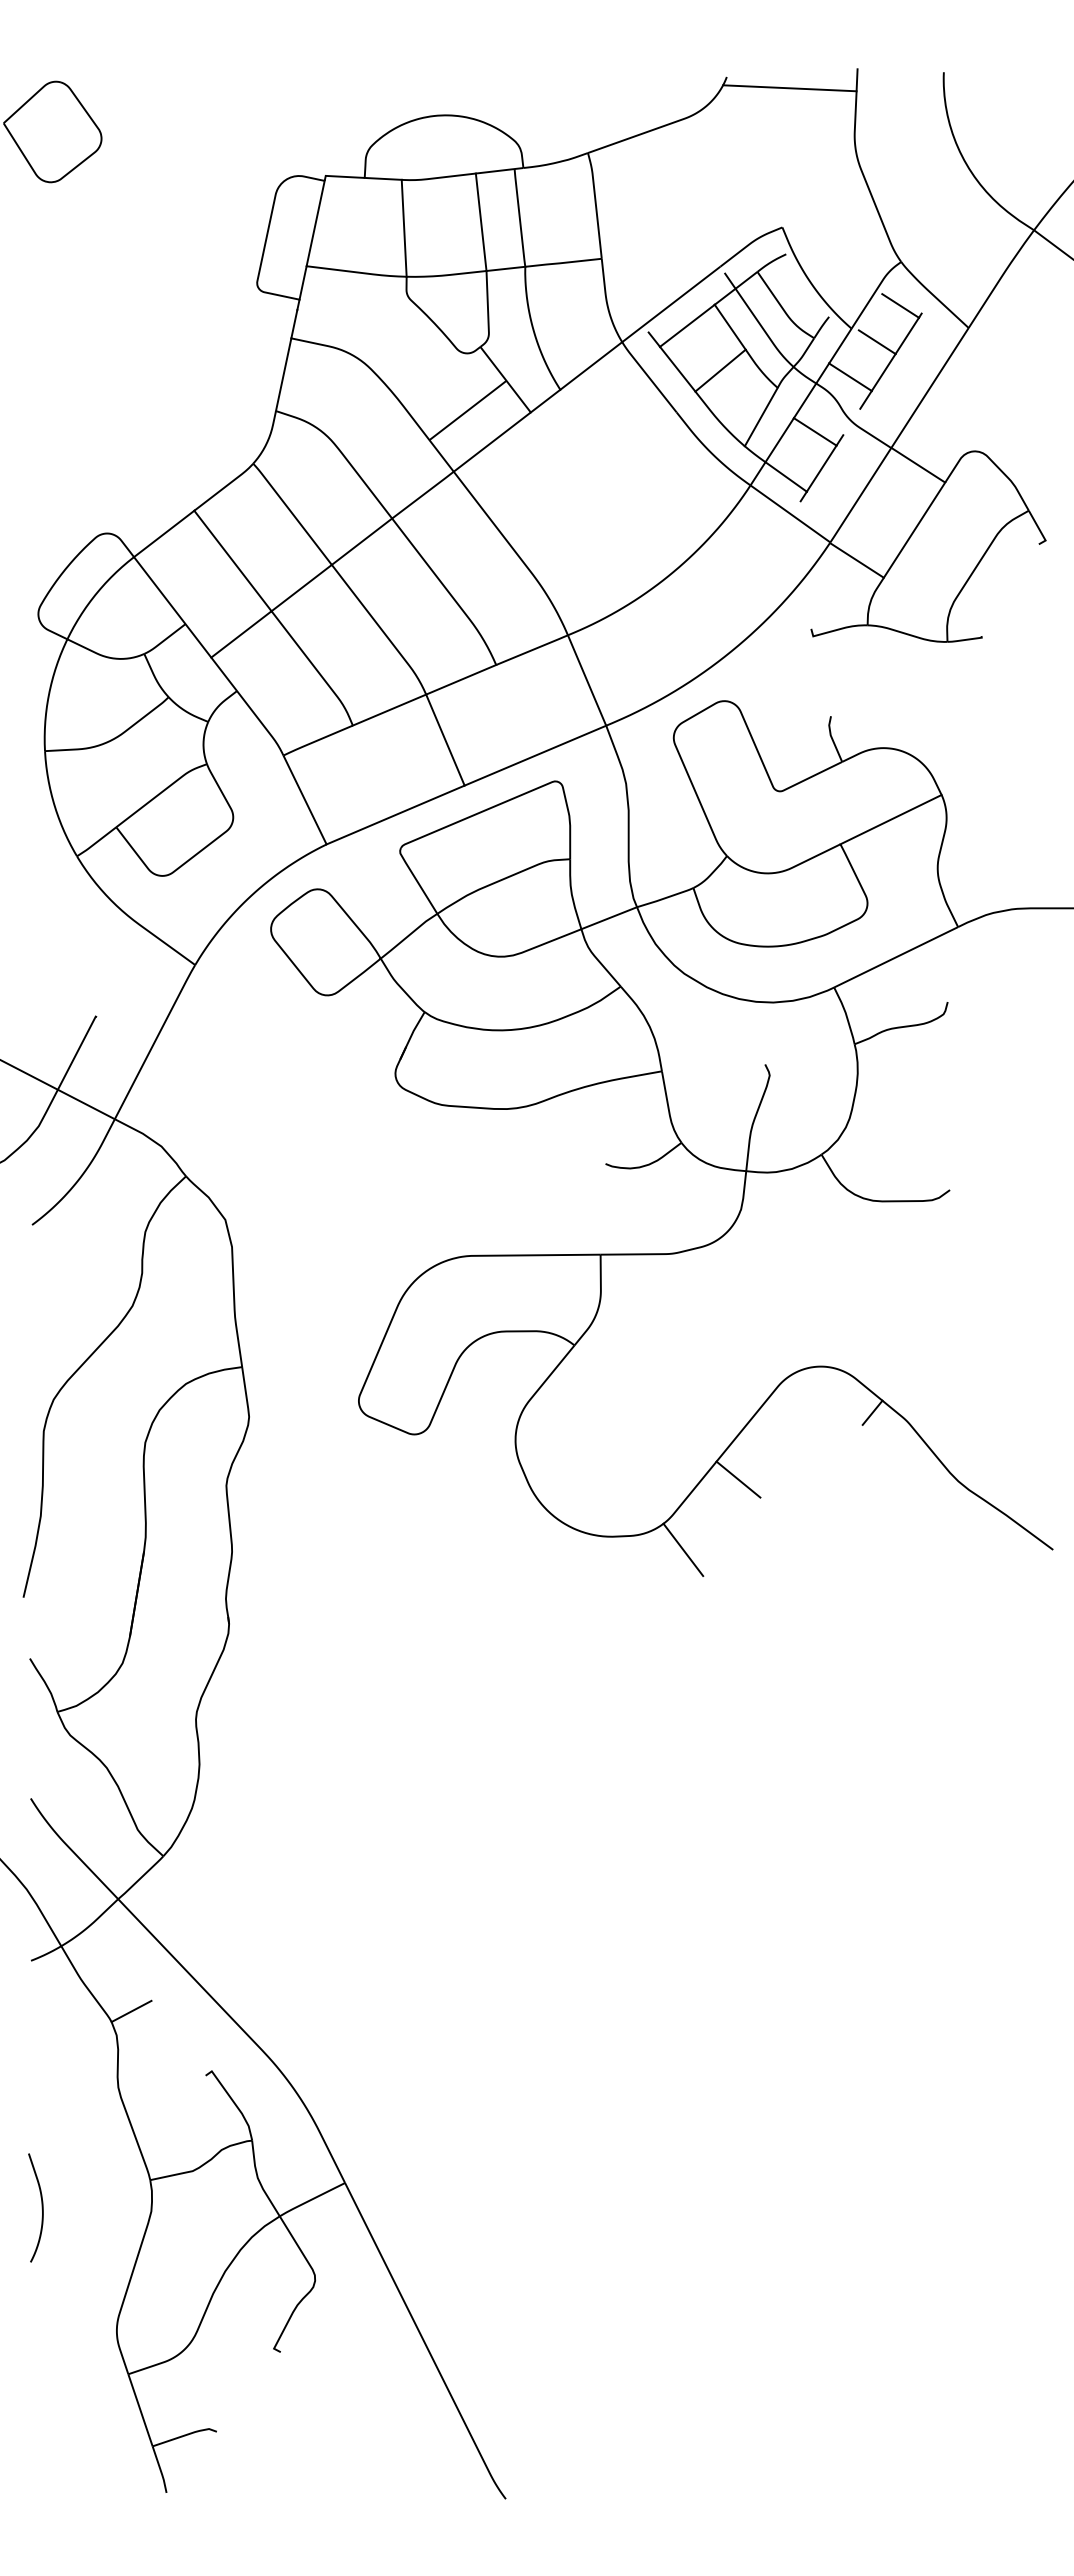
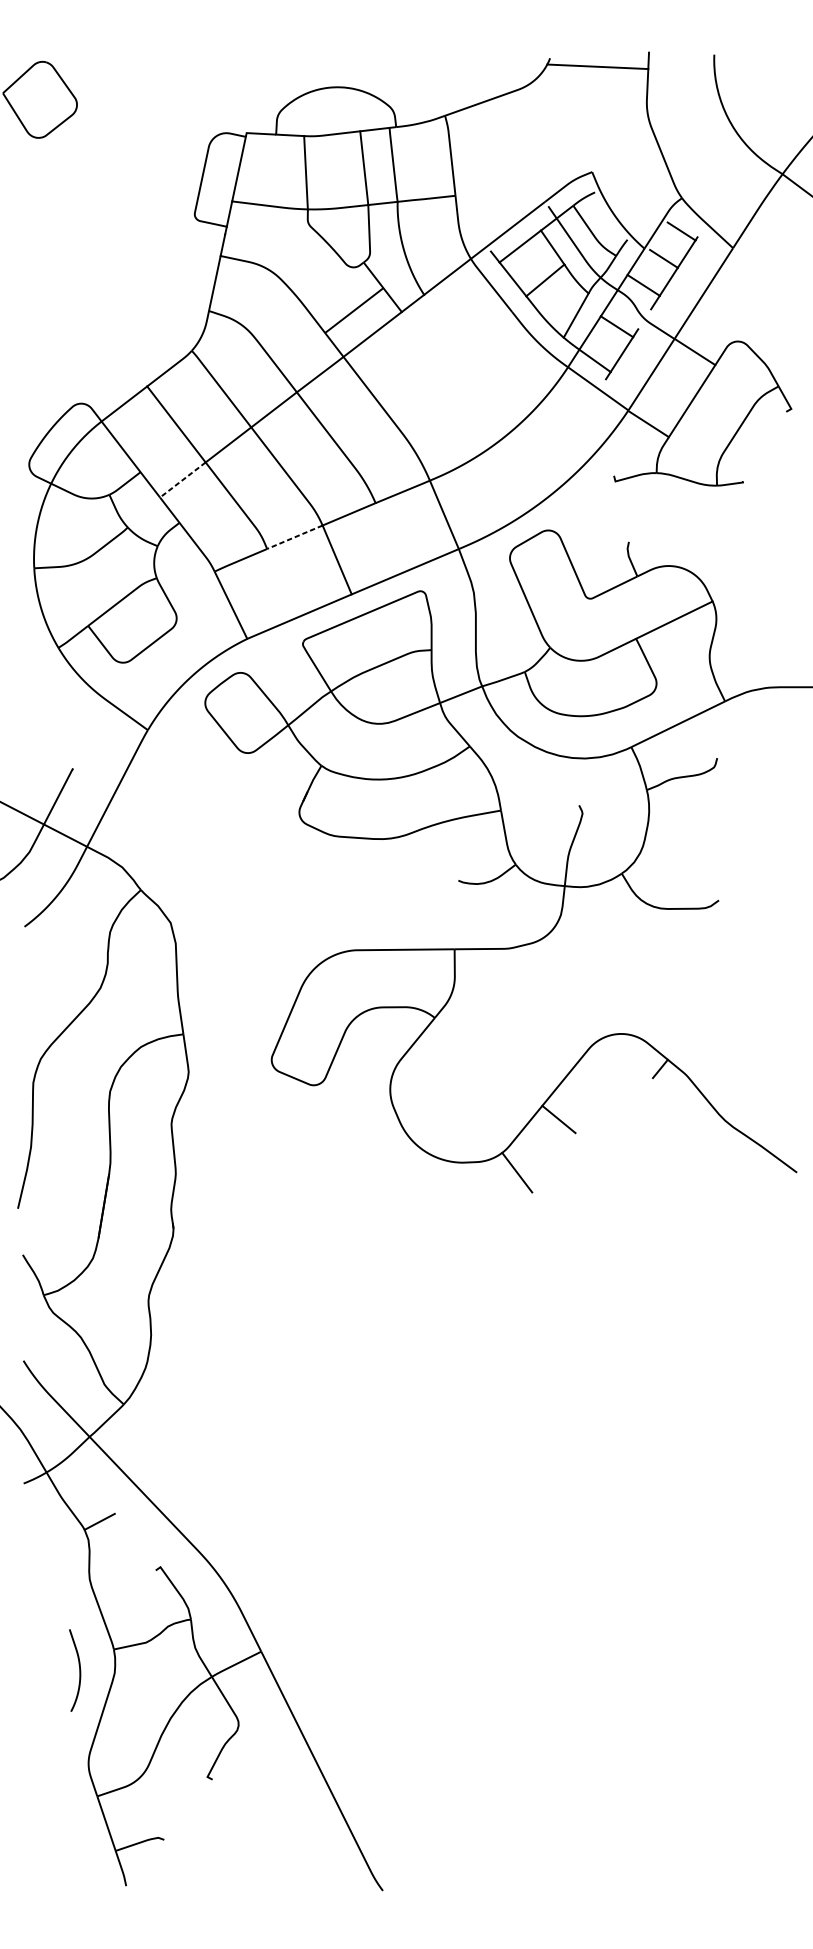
line: (241, 634) -> (182, 480), solid -> dashed
line: (389, 710) -> (294, 537), solid -> dashed
curve: (41, 2207) -> (79, 1670), moved

